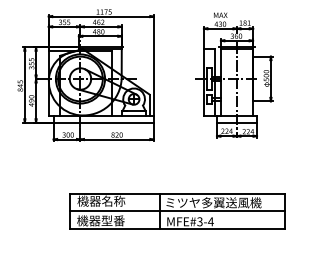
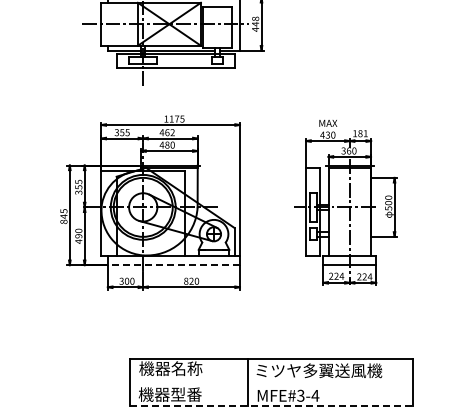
line: (103, 123) -> (173, 265), solid -> dashed
line: (176, 211) -> (270, 382), removed
line: (177, 229) -> (271, 405), solid -> dashed

